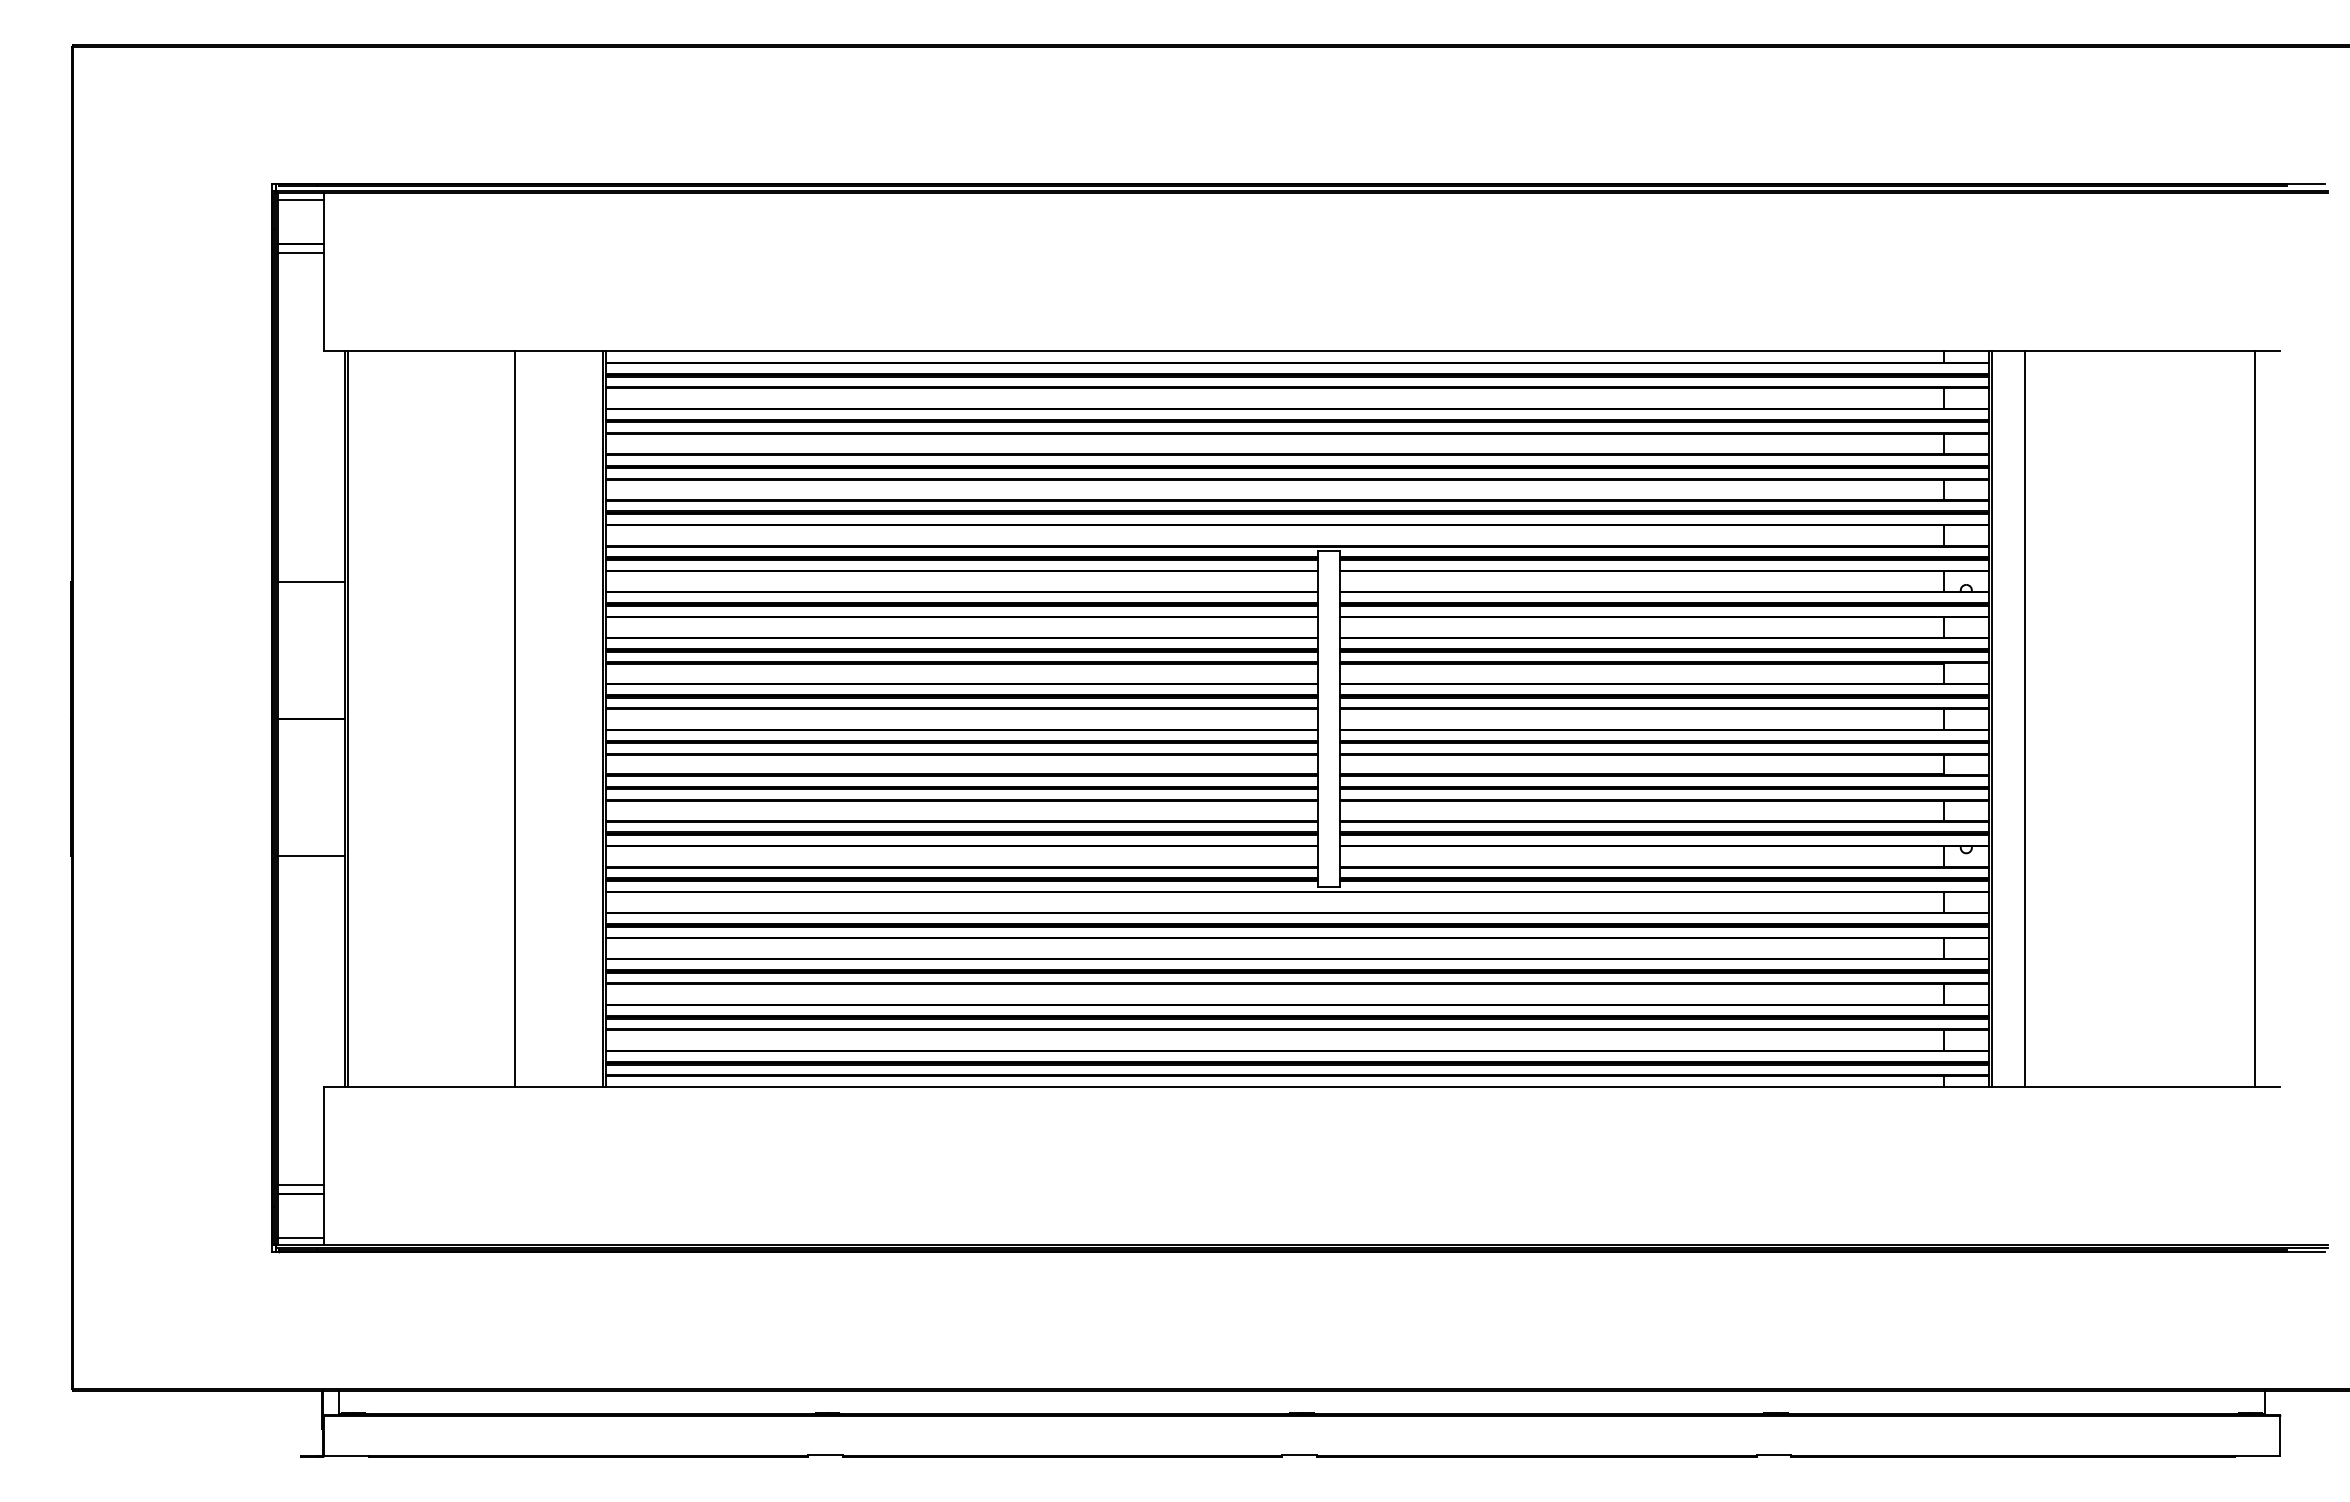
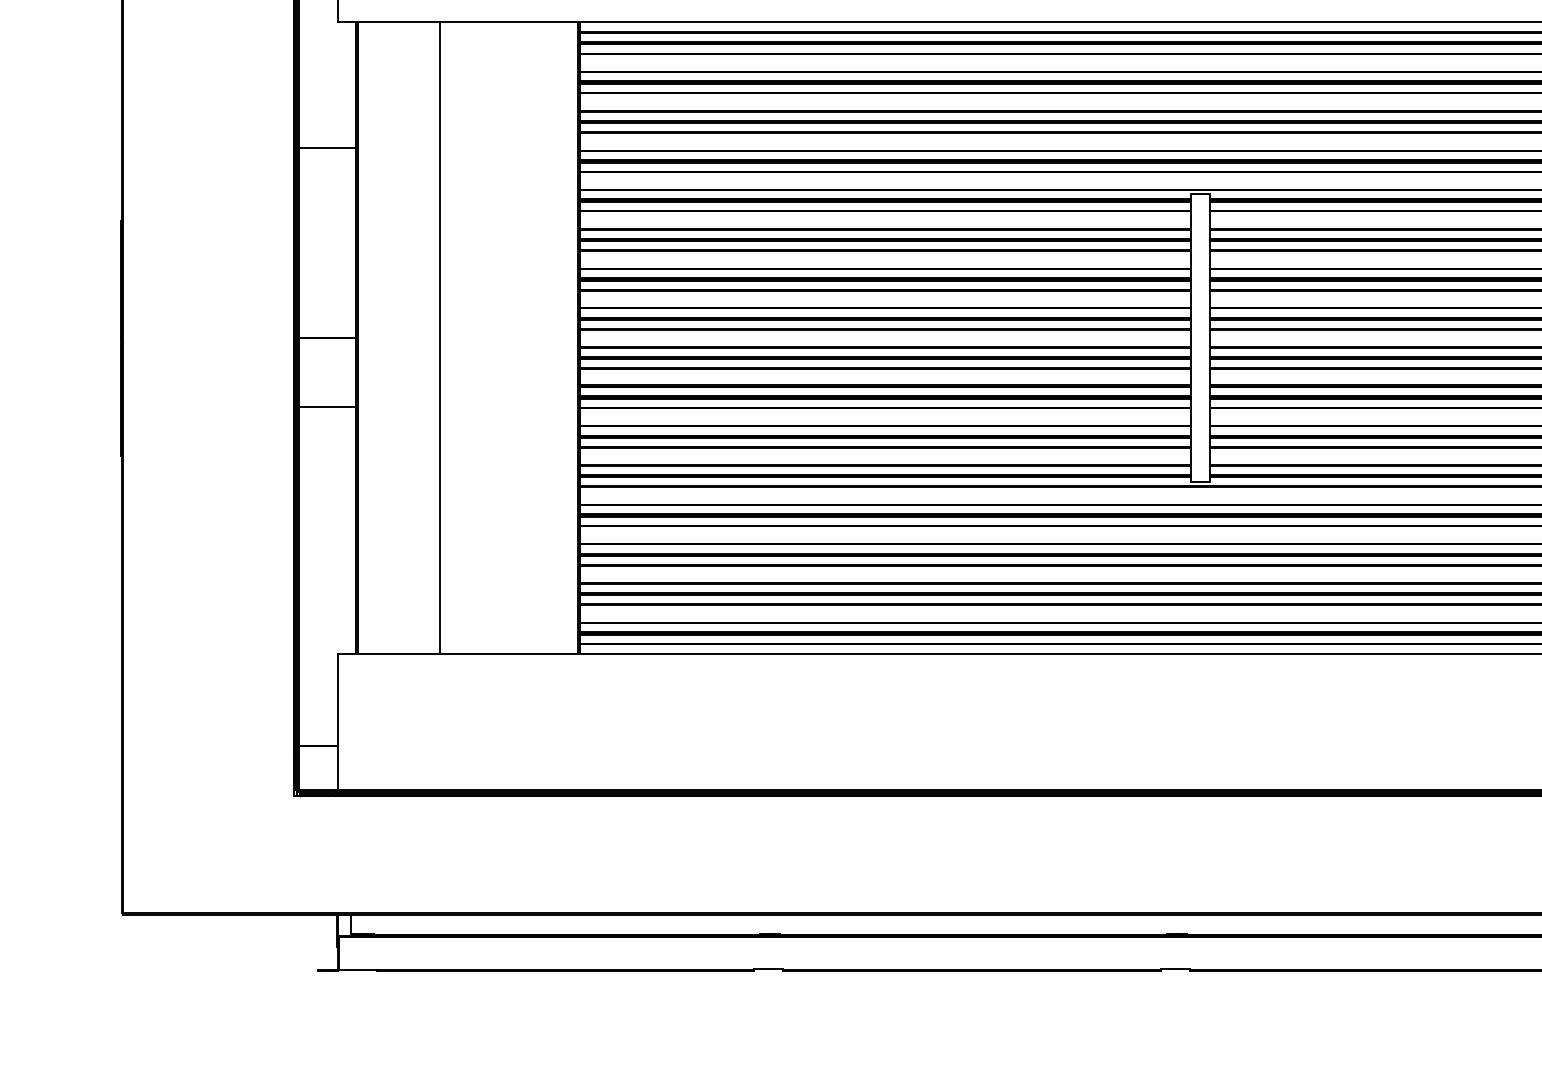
line: (310, 581) -> (326, 148), moved
line: (514, 719) -> (439, 338), moved
line: (310, 855) -> (326, 406), moved
line: (300, 1184) -> (318, 737), removed
line: (300, 1238) -> (318, 784), removed

